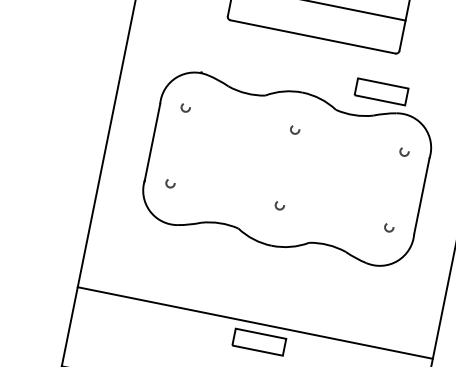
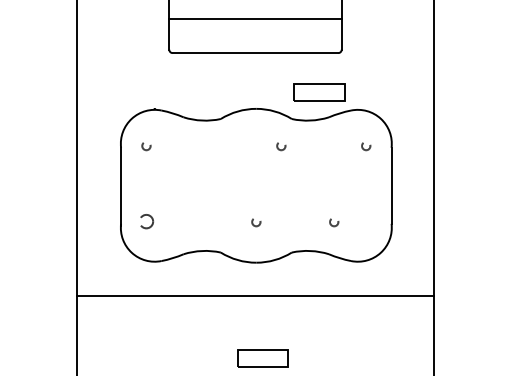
part: (381, 91) -> (319, 92), moved
circle: (295, 130) -> (281, 146), moved
circle: (170, 183) -> (146, 222), size x1.6
circle: (389, 227) -> (334, 222), moved
line: (255, 323) -> (255, 296), moved

